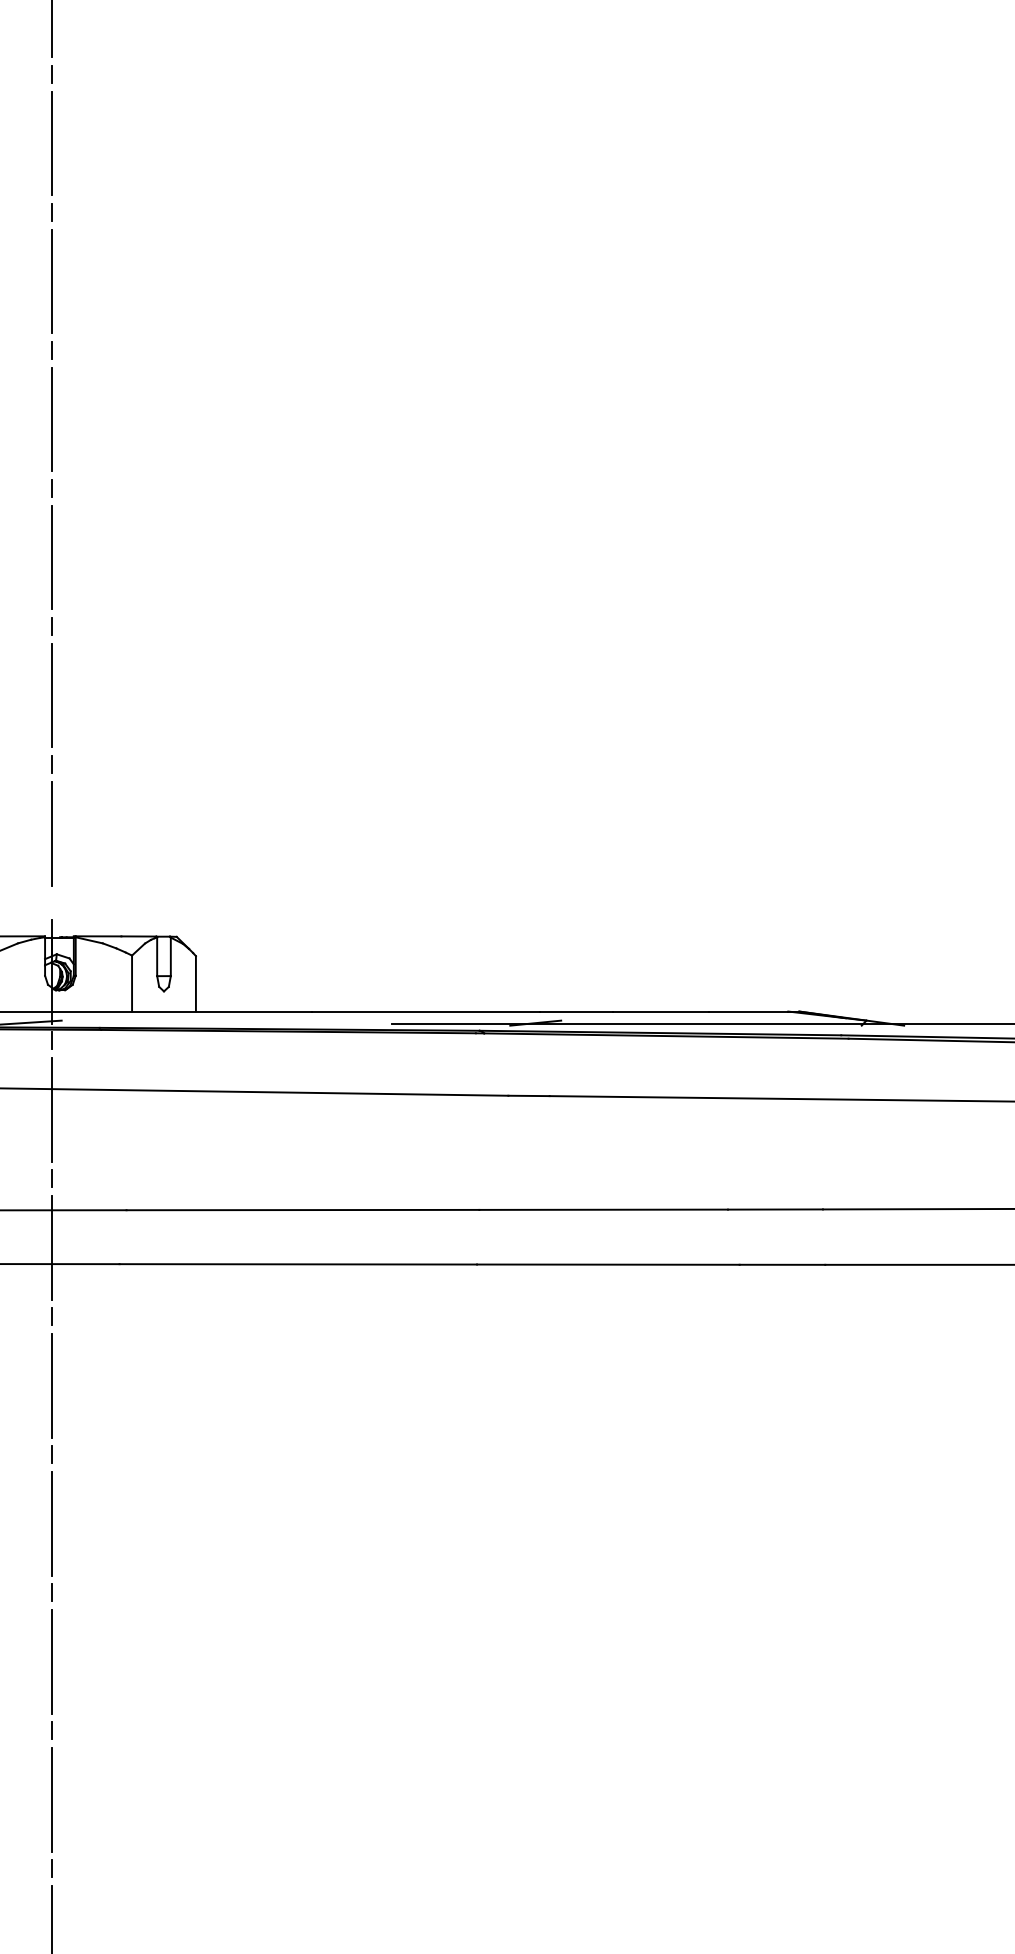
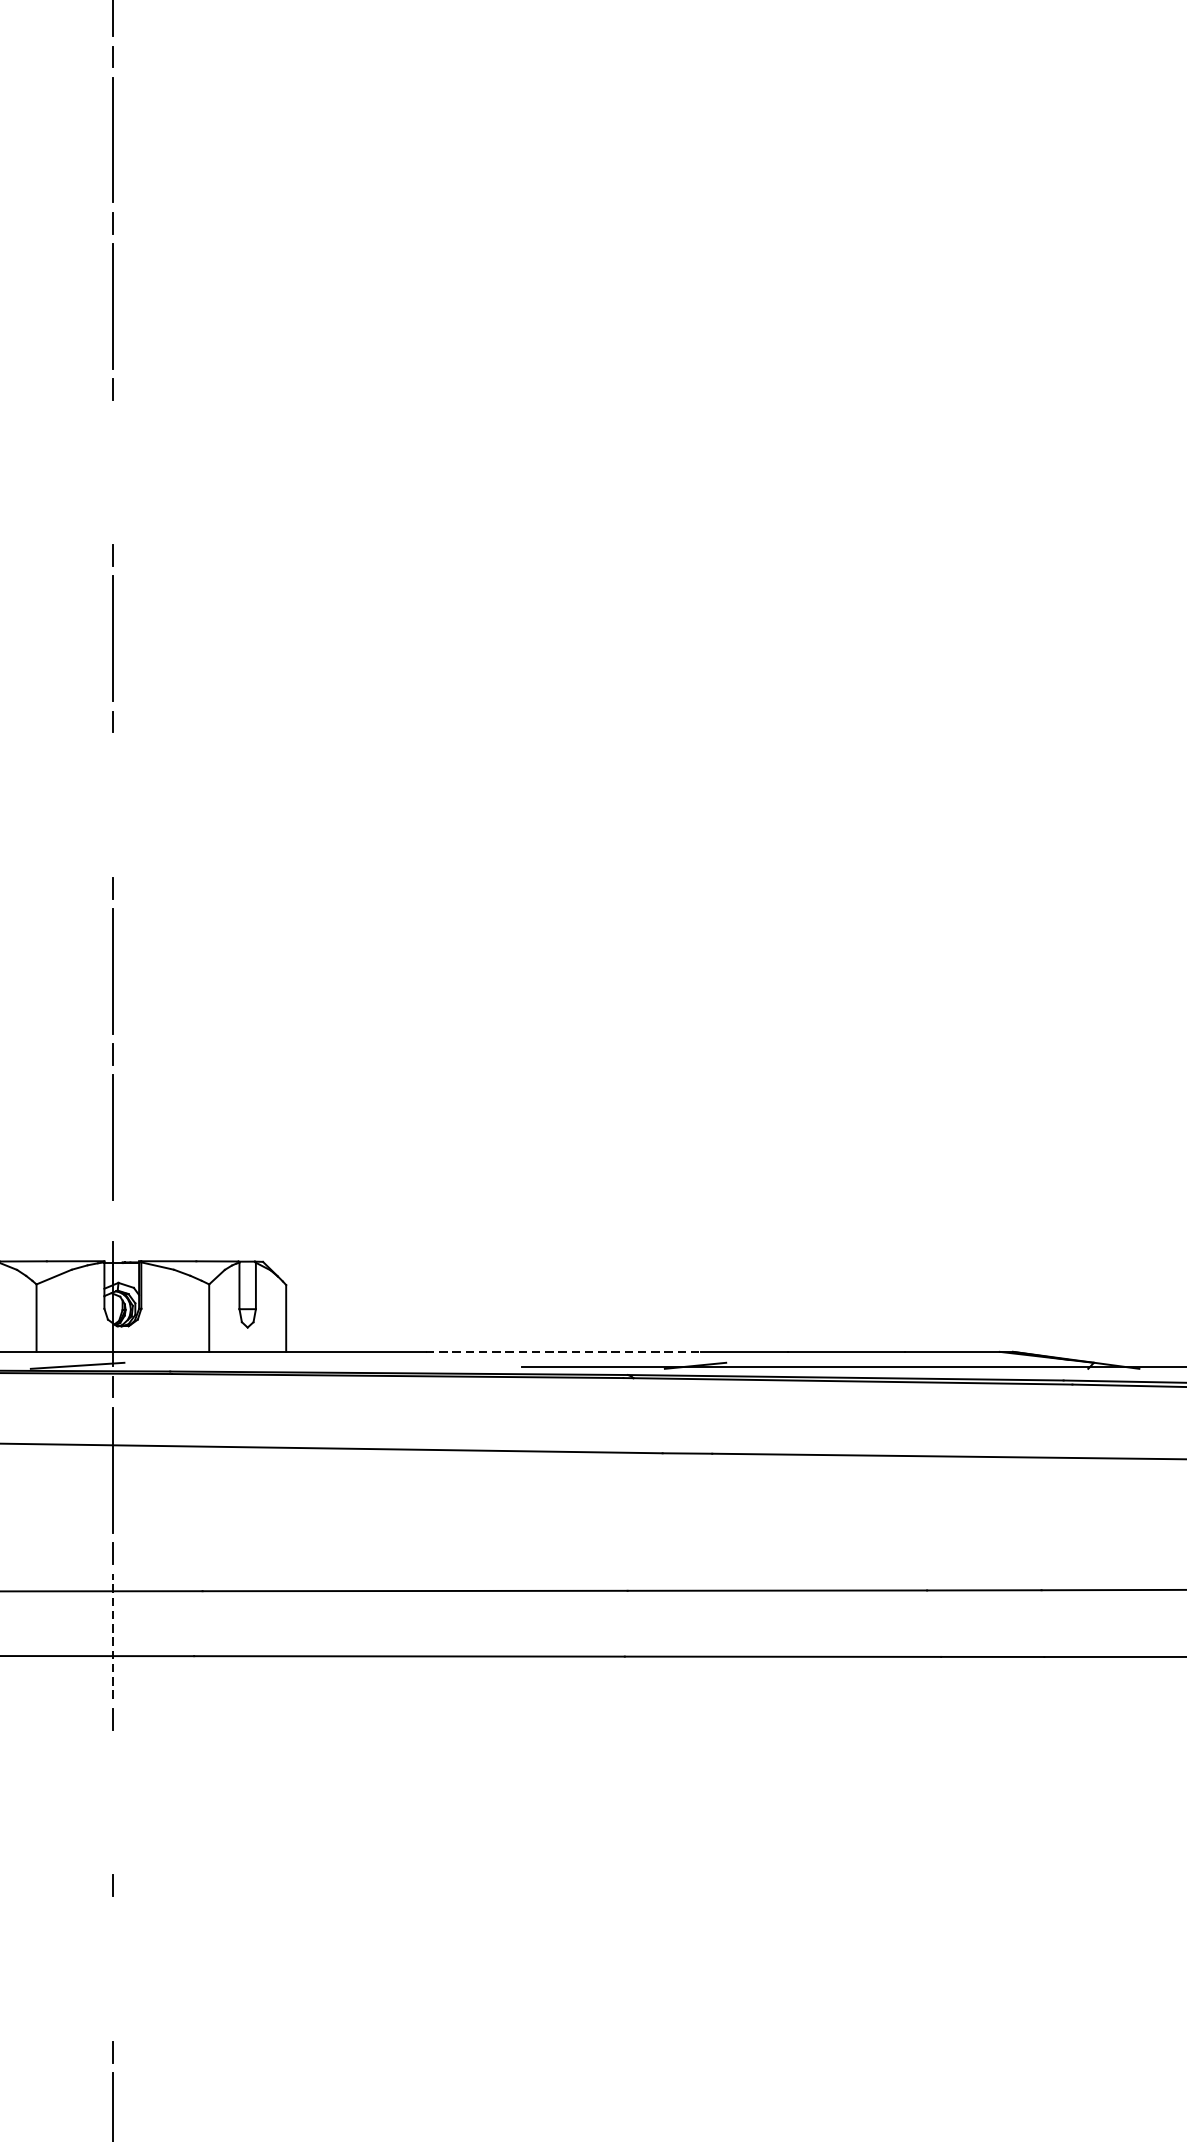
line: (51, 281) -> (112, 472), removed
line: (51, 557) -> (112, 804), removed
line: (426, 1011) -> (563, 1351), solid -> dashed
line: (51, 1247) -> (112, 1636), solid -> dashed
line: (51, 1385) -> (112, 1802), removed
line: (51, 1523) -> (112, 1968), removed

